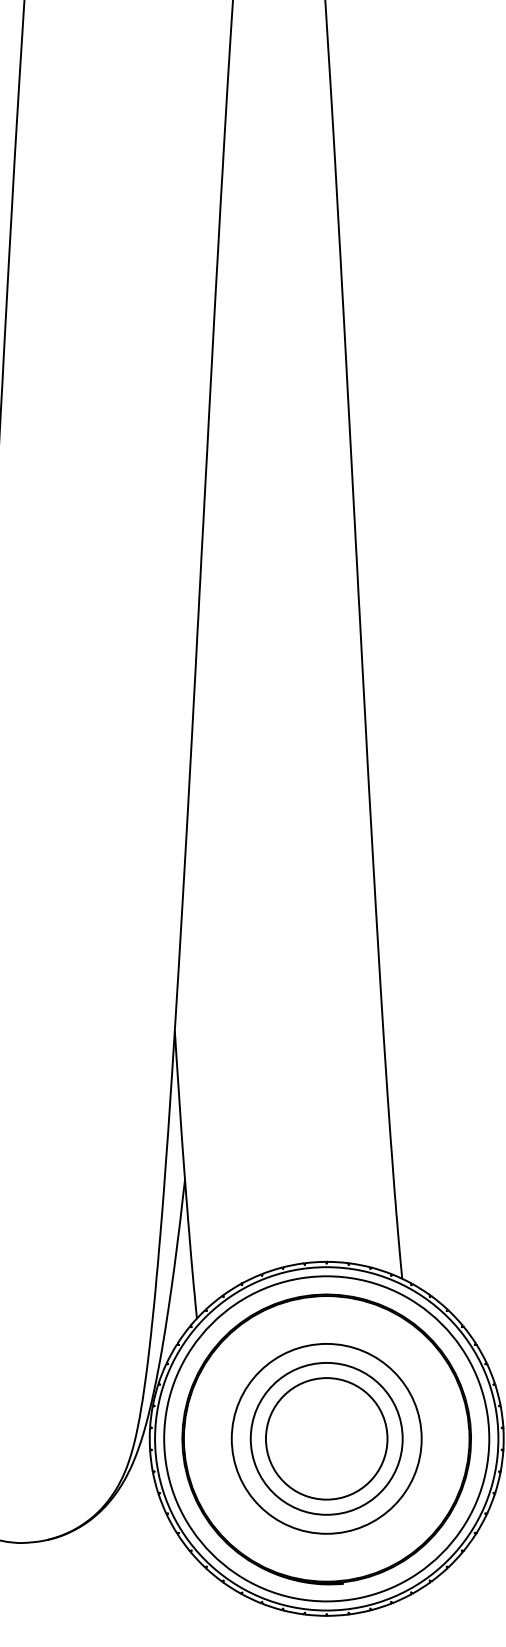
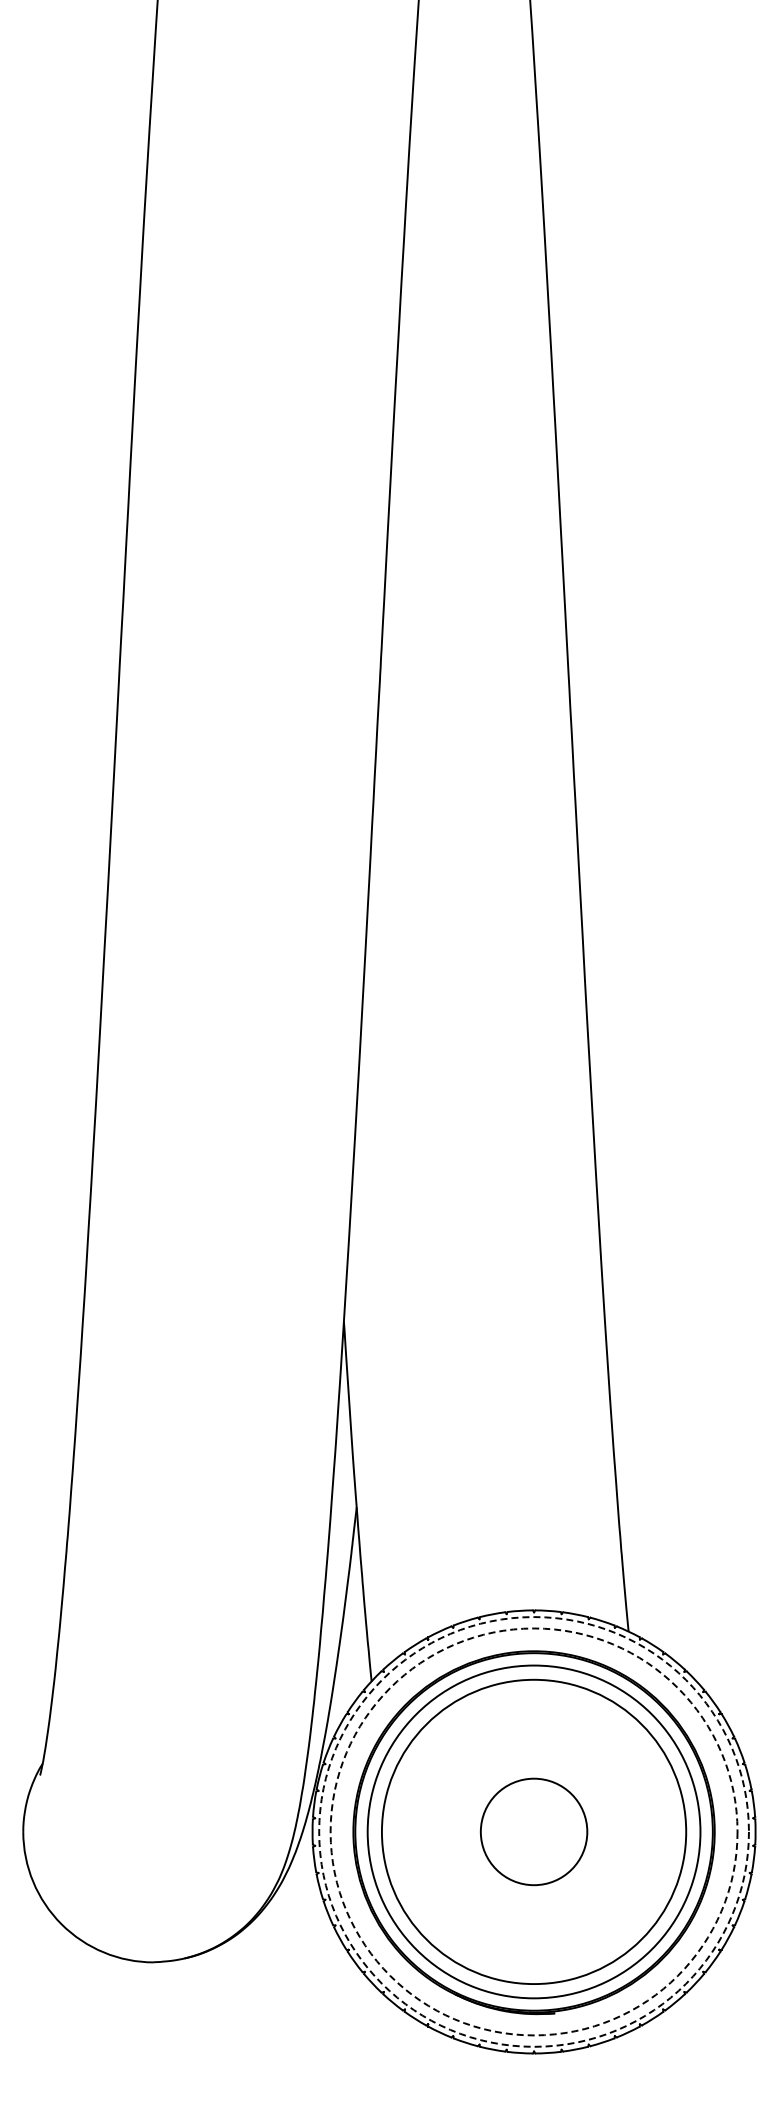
circle: (326, 1438) -> (533, 1831), size x1.4
circle: (326, 1438) -> (533, 1831), size x1.6
circle: (326, 1438) -> (533, 1831), solid -> dashed
circle: (326, 1438) -> (533, 1831), solid -> dashed
circle: (327, 1438) -> (534, 1831), size x0.7

